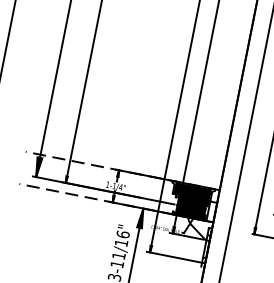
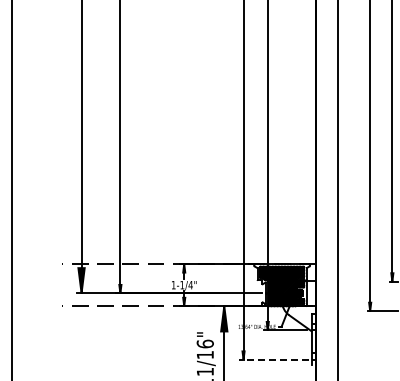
line: (172, 256) -> (273, 359), solid -> dashed

